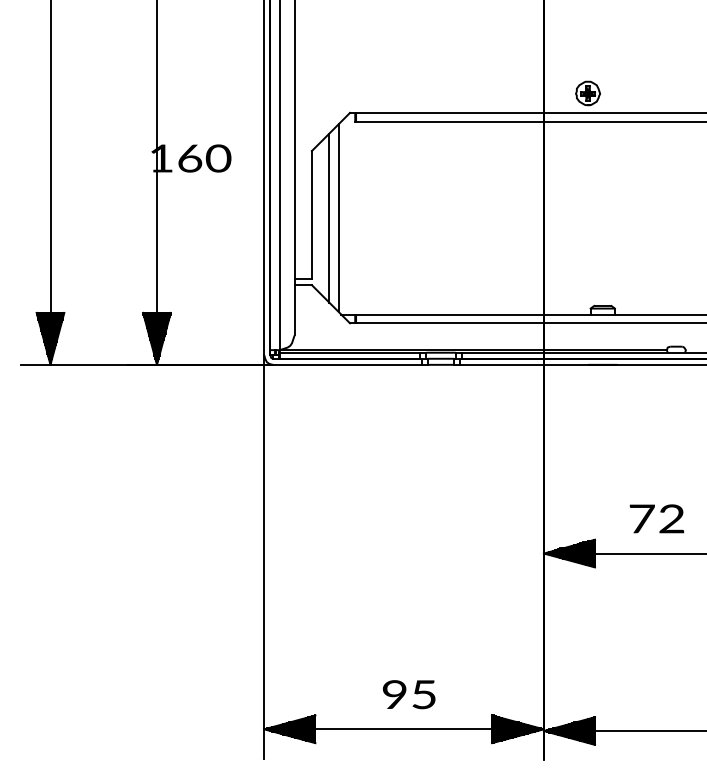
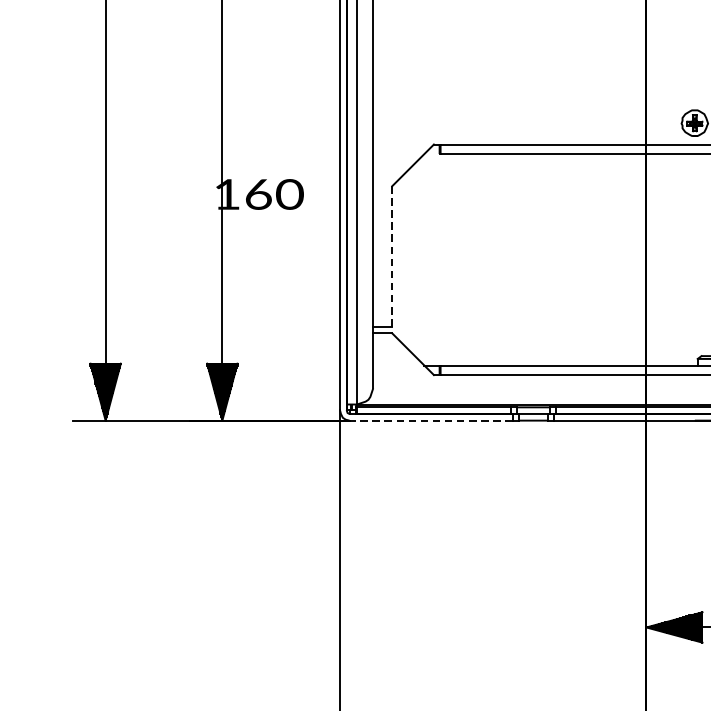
line: (311, 215) -> (391, 256), solid -> dashed
line: (329, 217) -> (411, 259), removed
line: (338, 217) -> (421, 259), removed
line: (346, 364) -> (430, 420), solid -> dashed

